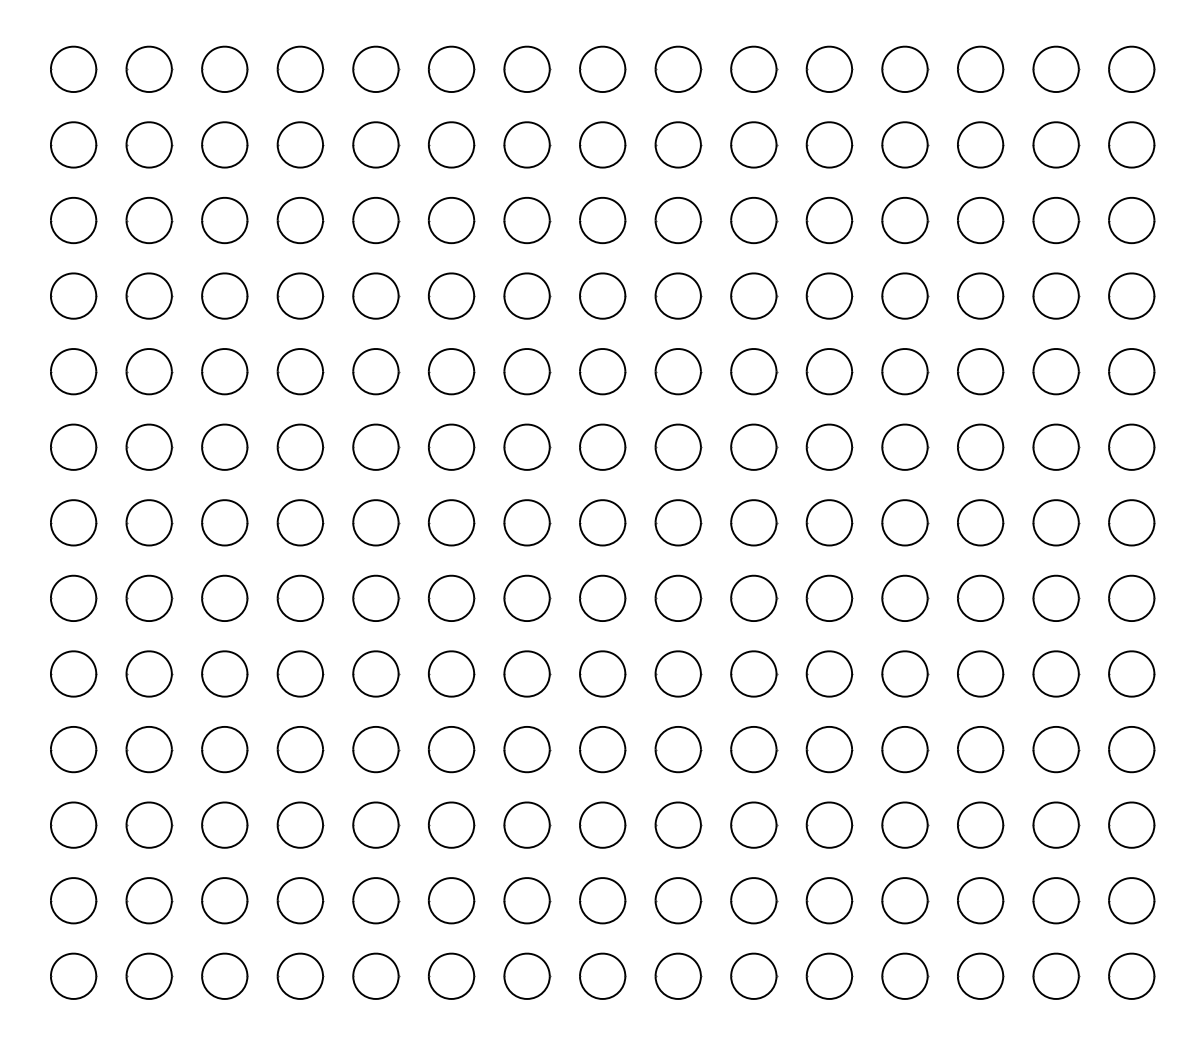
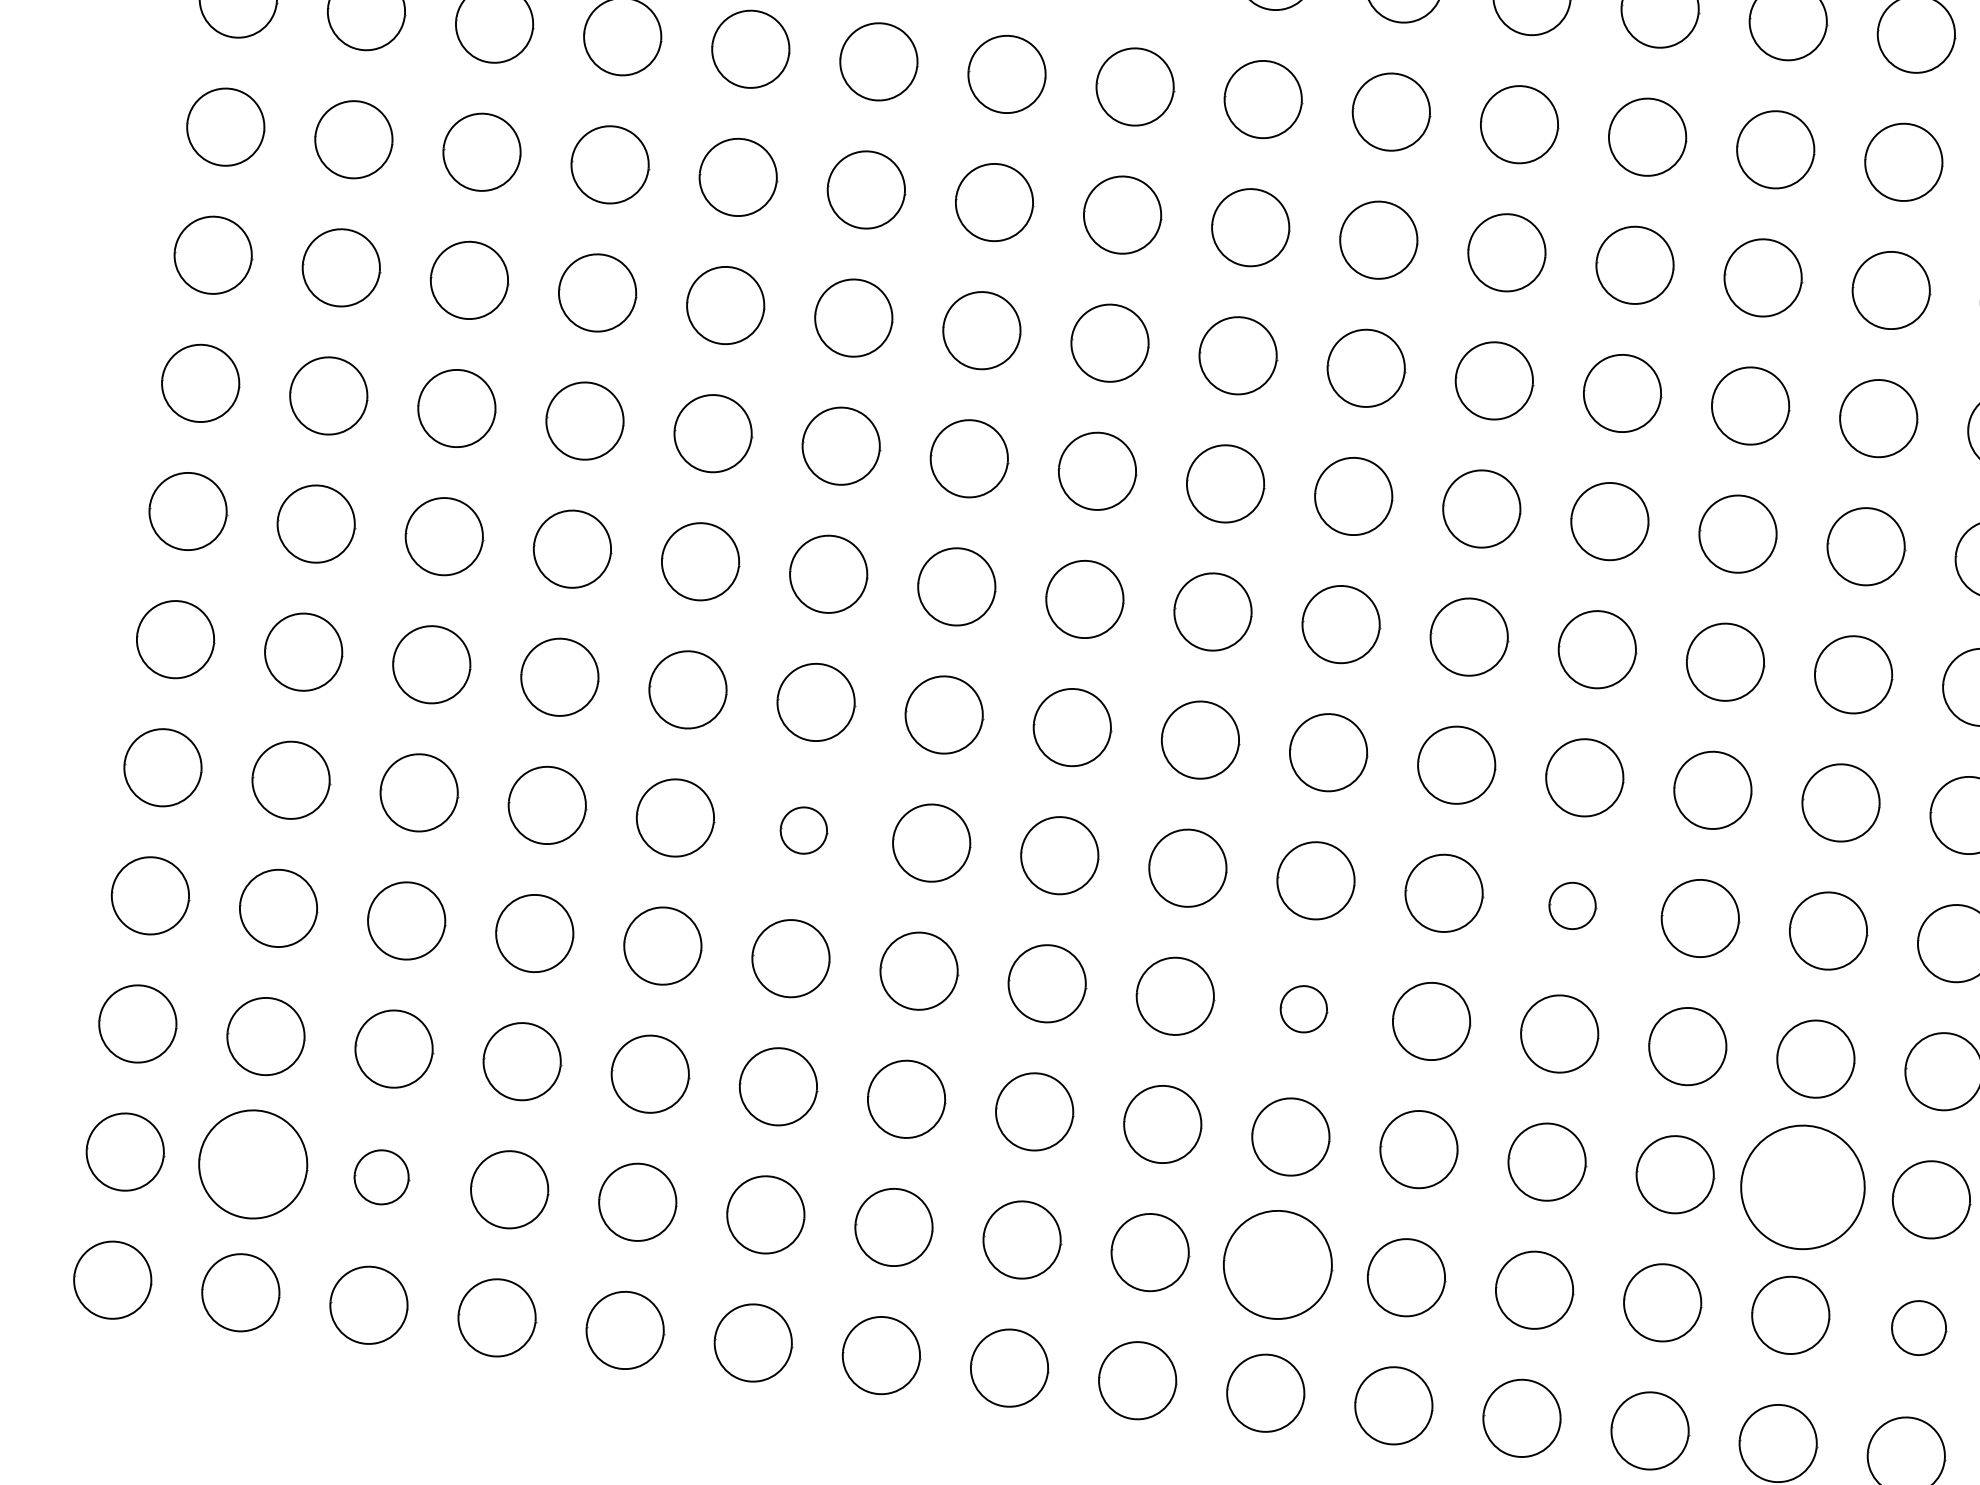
part: (451, 673) -> (803, 829), size x0.6
part: (905, 673) -> (1573, 905), size x0.6
part: (754, 749) -> (1304, 1008), size x0.6
part: (1056, 824) -> (1804, 1186), size x1.6
part: (149, 900) -> (253, 1164), size x1.4
part: (224, 900) -> (381, 1176), size x0.7
part: (754, 900) -> (1279, 1264), size x1.4
part: (1131, 900) -> (1918, 1327), size x0.7

